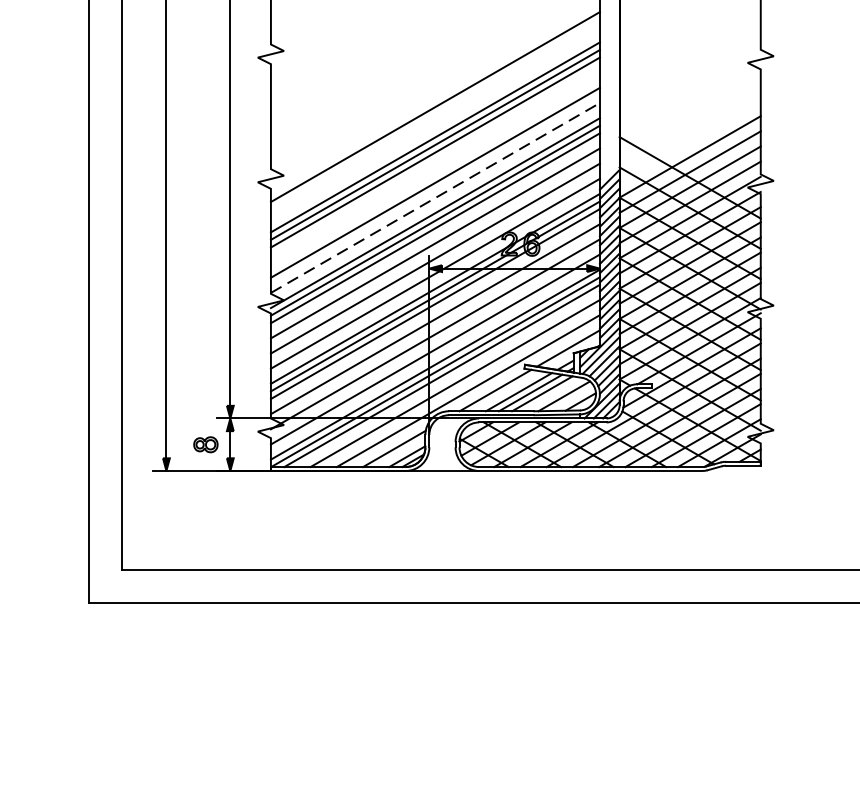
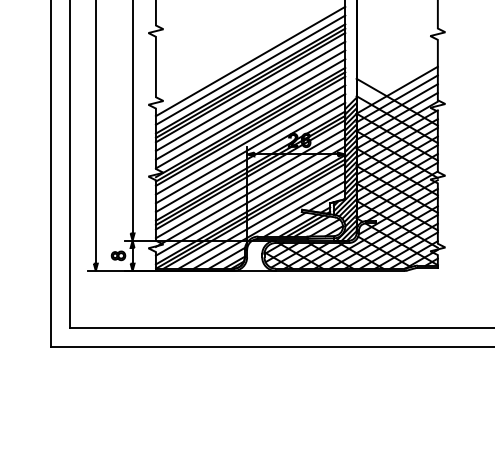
line: (435, 120) -> (250, 69), added
line: (435, 167) -> (250, 96), added
line: (436, 197) -> (251, 113), dashed -> solid

